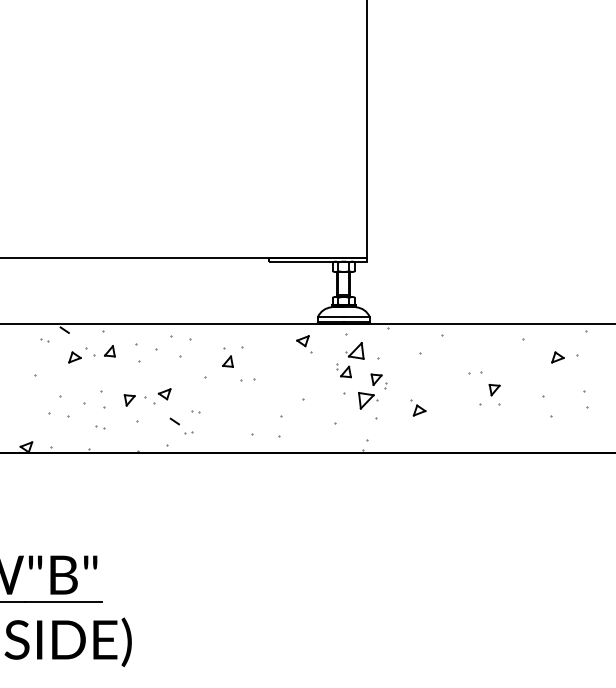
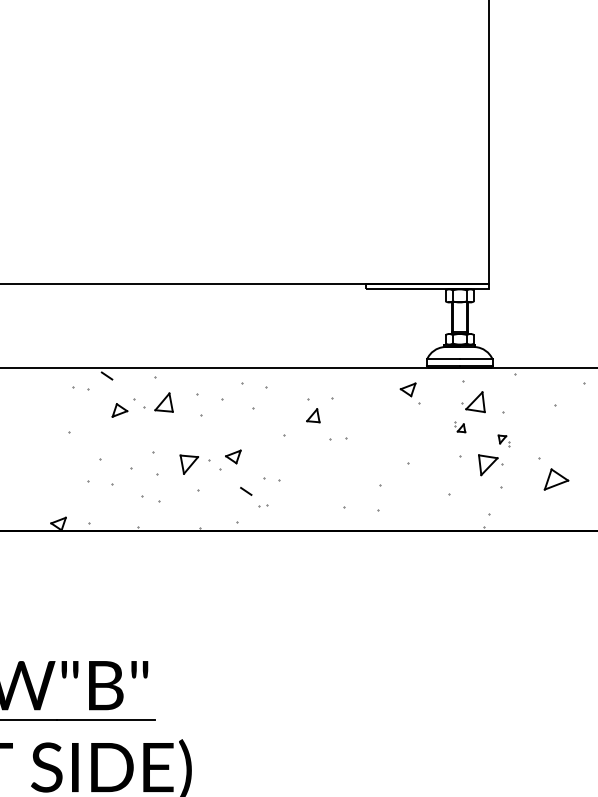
part: (44, 340) -> (81, 389), size x1.6
part: (109, 351) -> (163, 402), size x1.4
part: (343, 370) -> (459, 426), size x0.6
part: (378, 381) -> (503, 440), size x0.6
part: (129, 400) -> (188, 464), size x1.4
part: (418, 407) -> (554, 473), size x1.6
part: (195, 411) -> (272, 478), size x1.6
part: (100, 427) -> (152, 498), size x1.6

